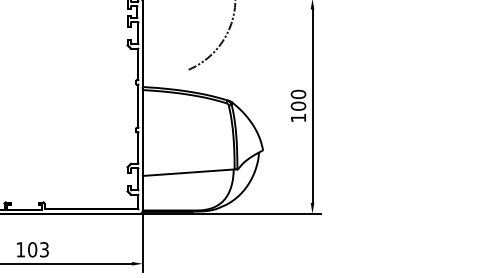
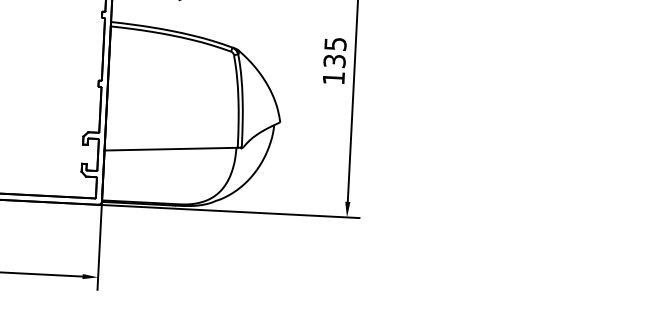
text: (298, 99) -> (335, 51), 100 -> 135

